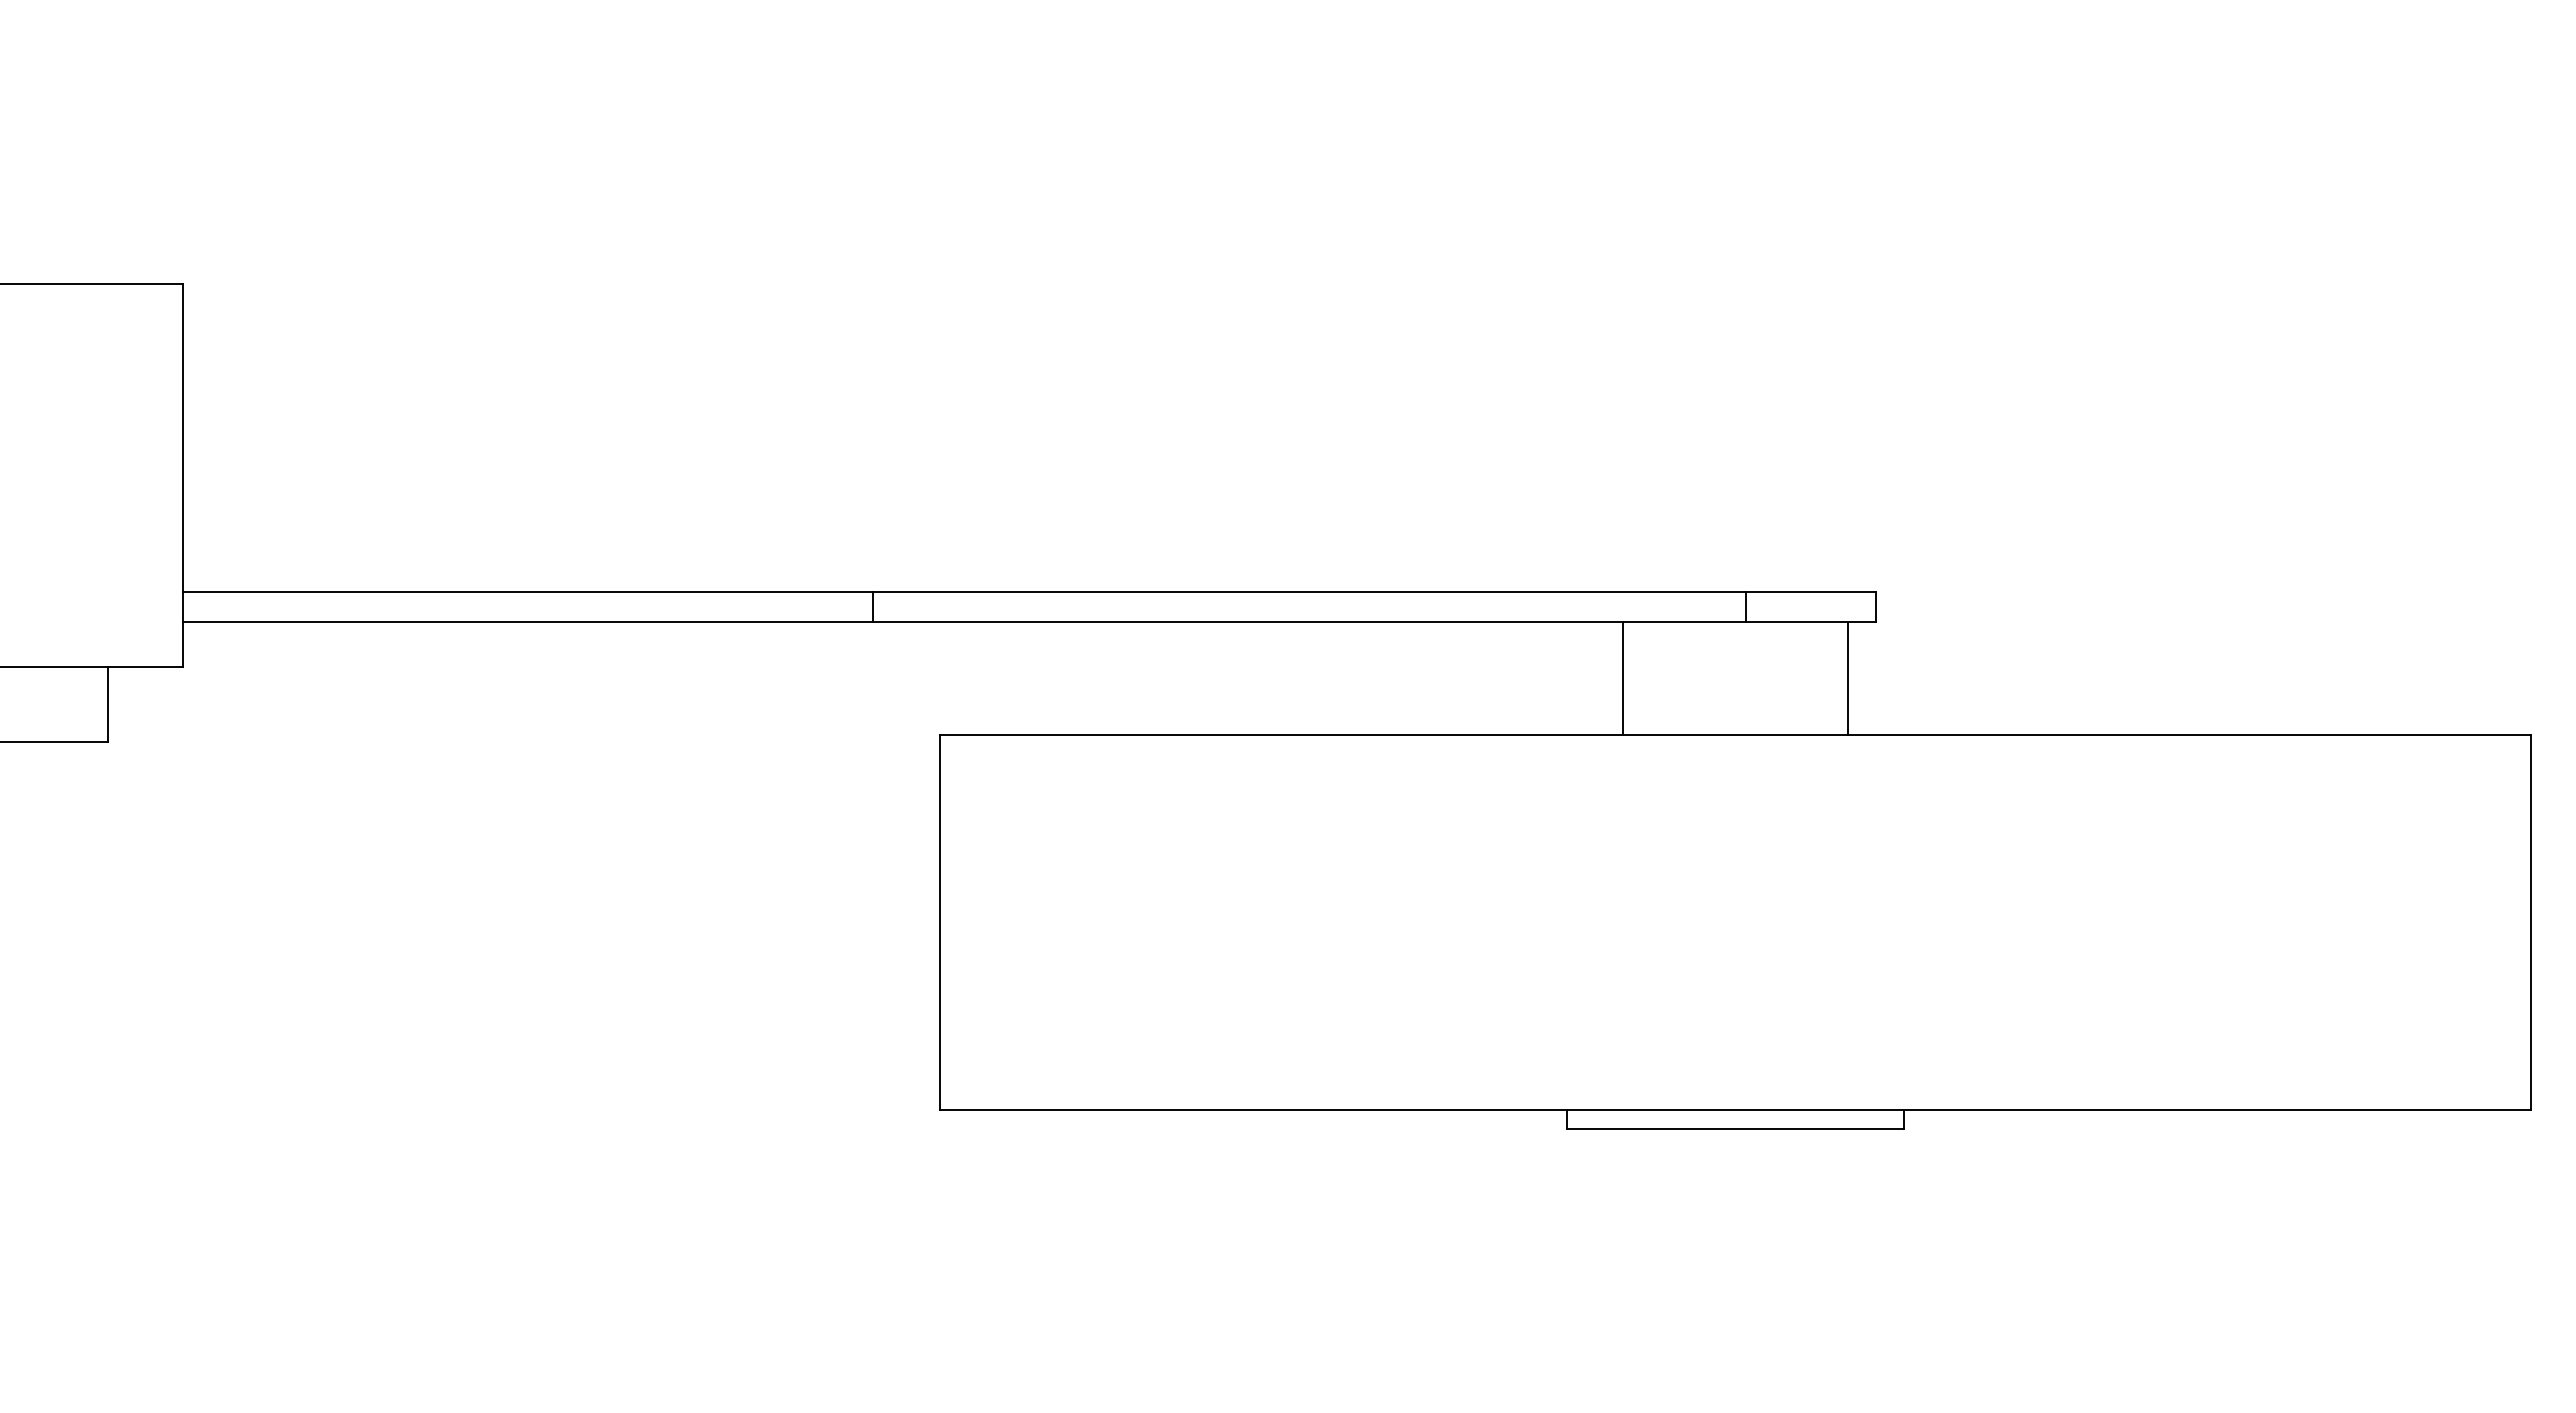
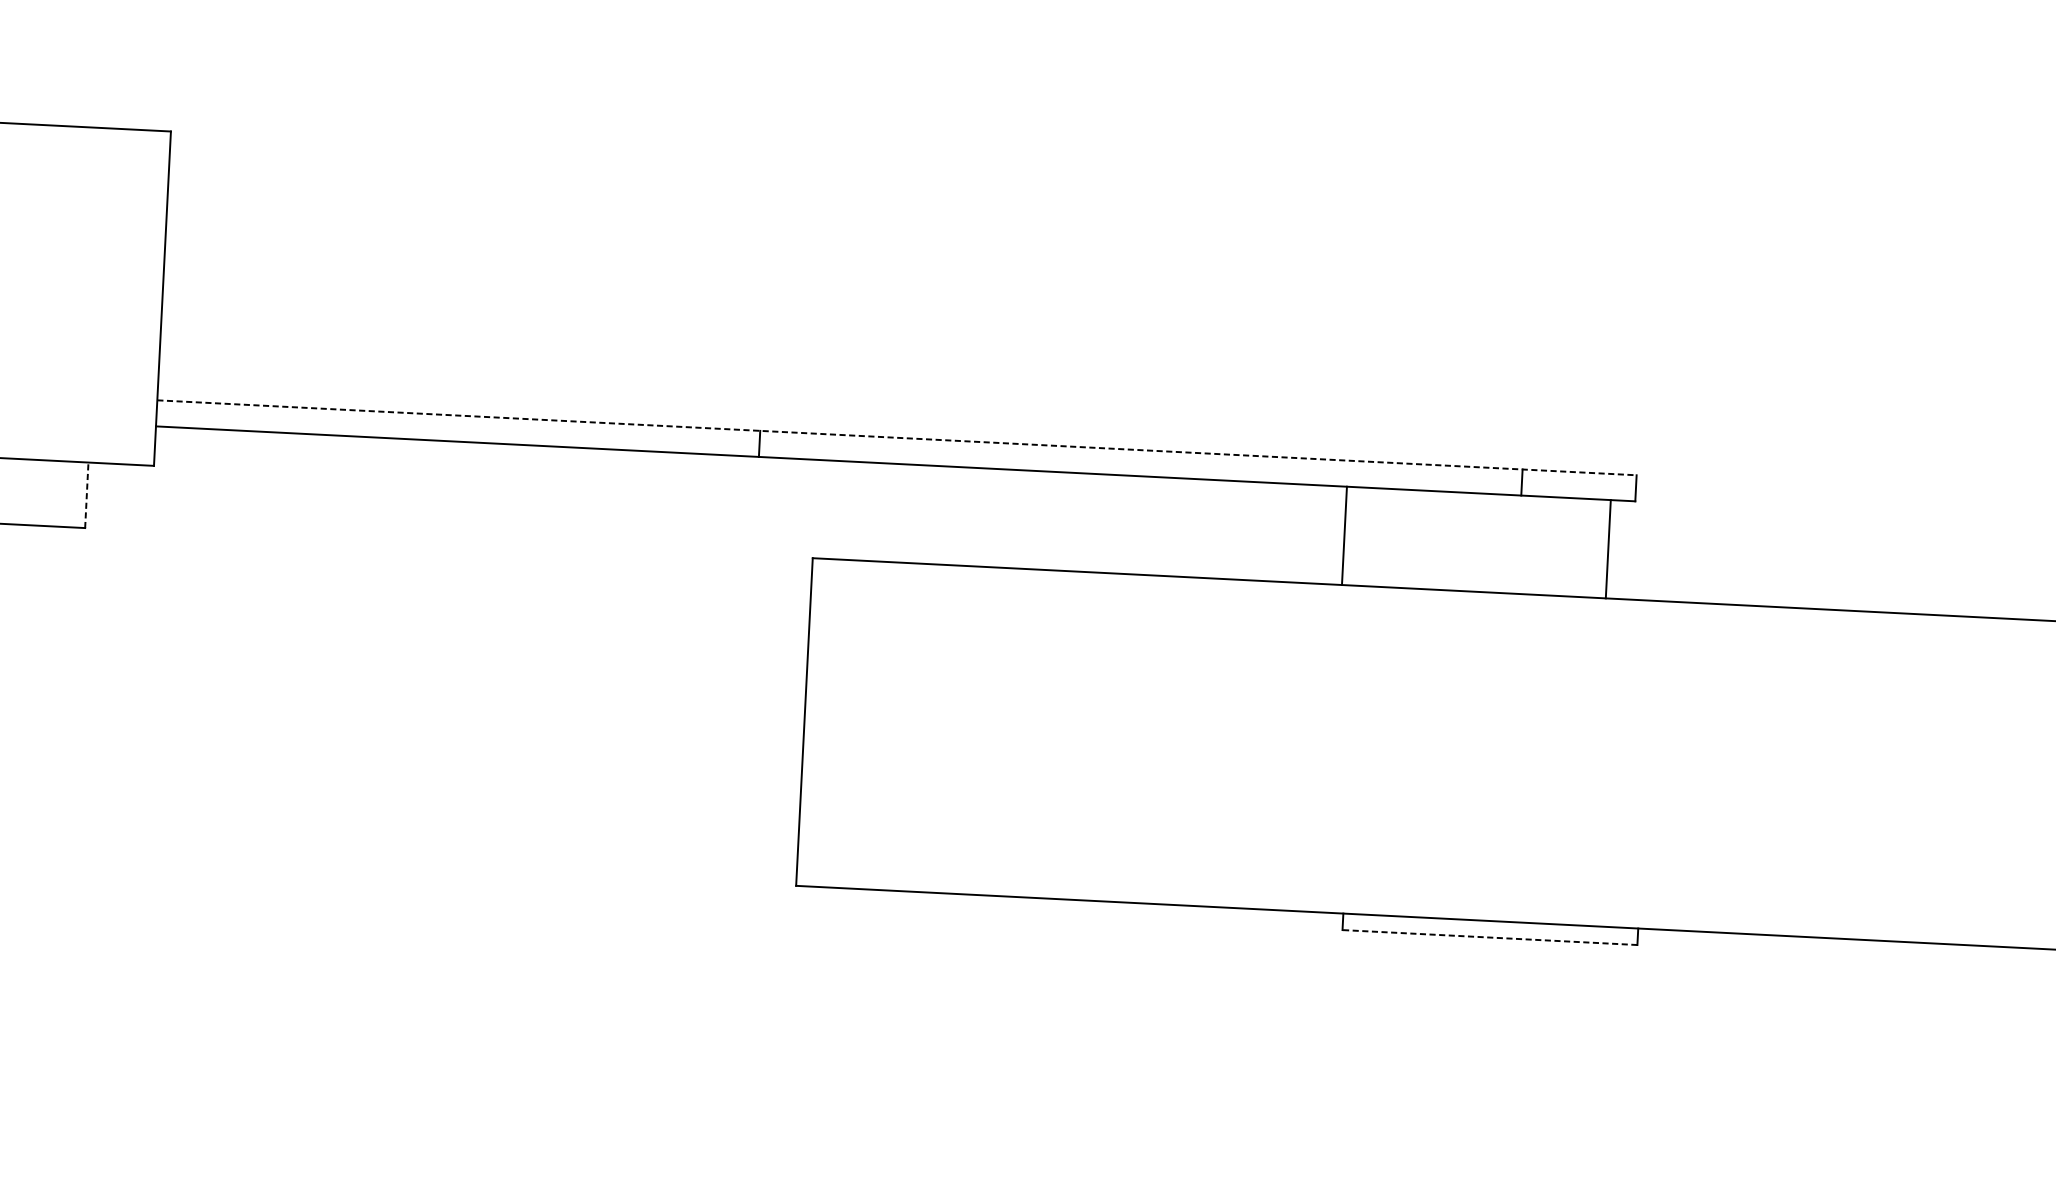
line: (1029, 592) -> (896, 438), solid -> dashed
line: (1623, 678) -> (1344, 536), moved
line: (107, 704) -> (86, 495), solid -> dashed
line: (1735, 1128) -> (1489, 937), solid -> dashed

